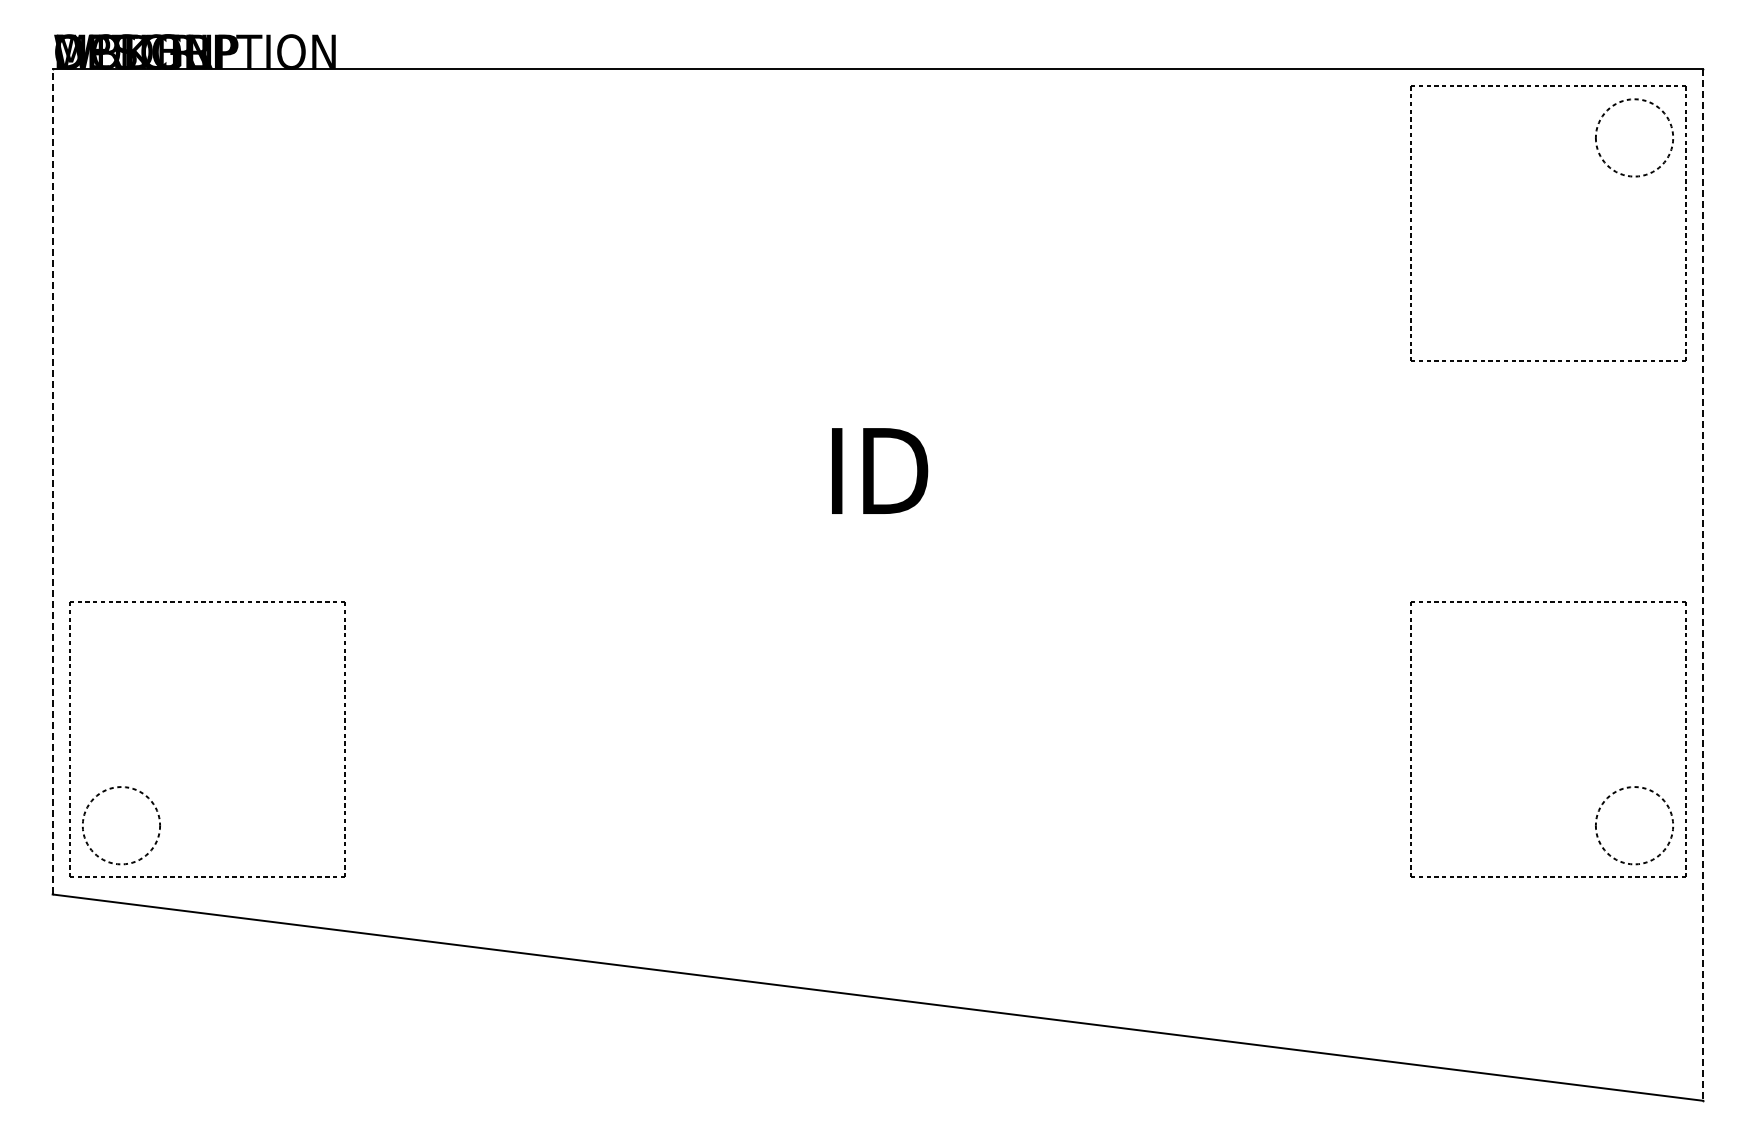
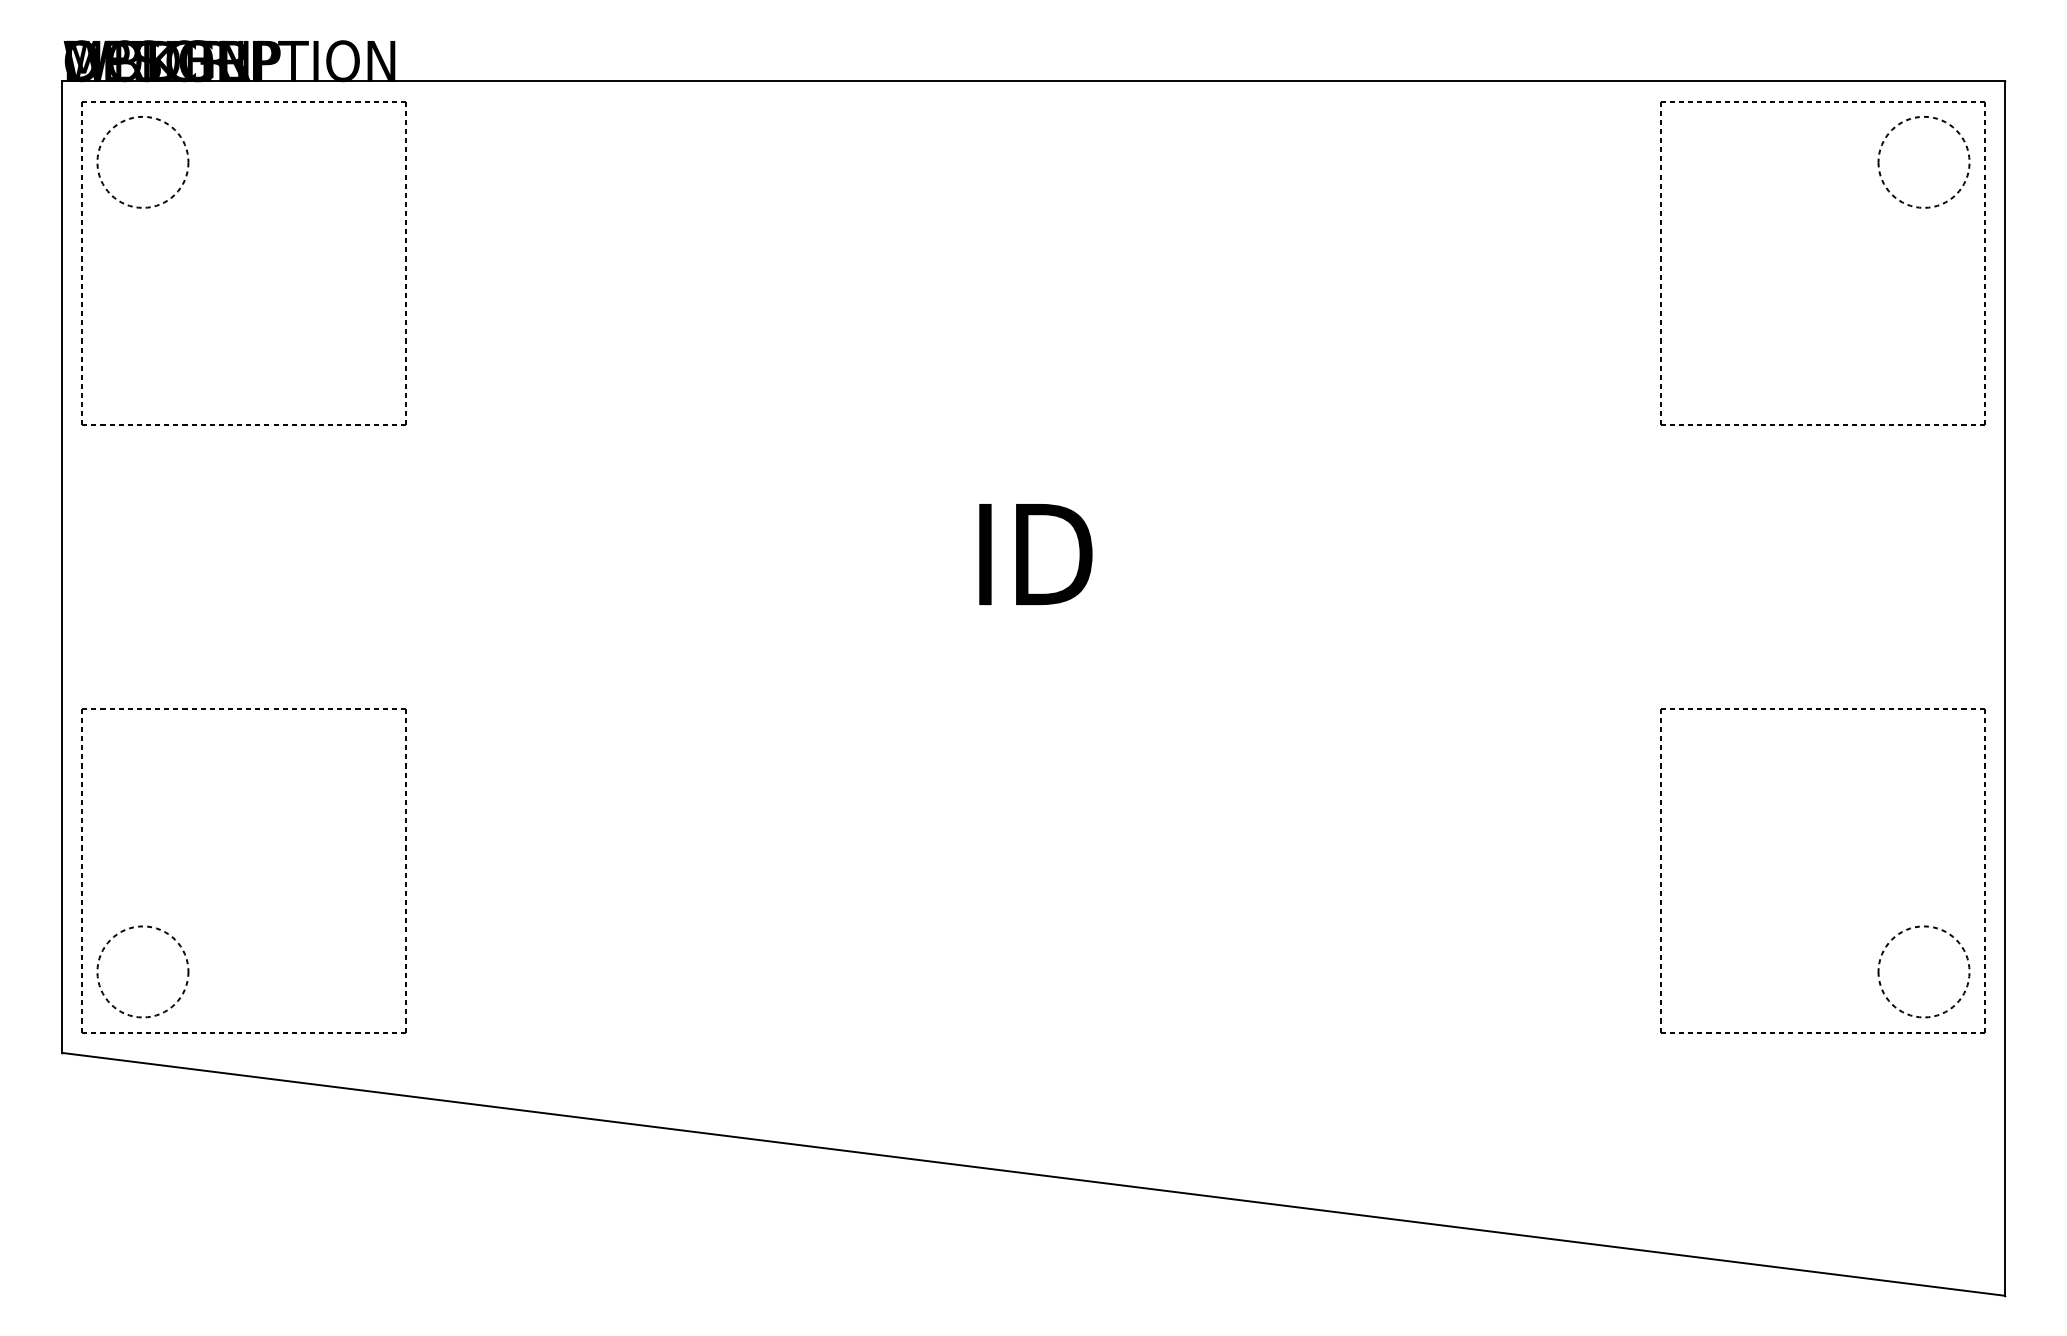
part: (148, 166) -> (174, 195), added
line: (52, 481) -> (61, 566), dashed -> solid
line: (1703, 584) -> (2005, 688), dashed -> solid

